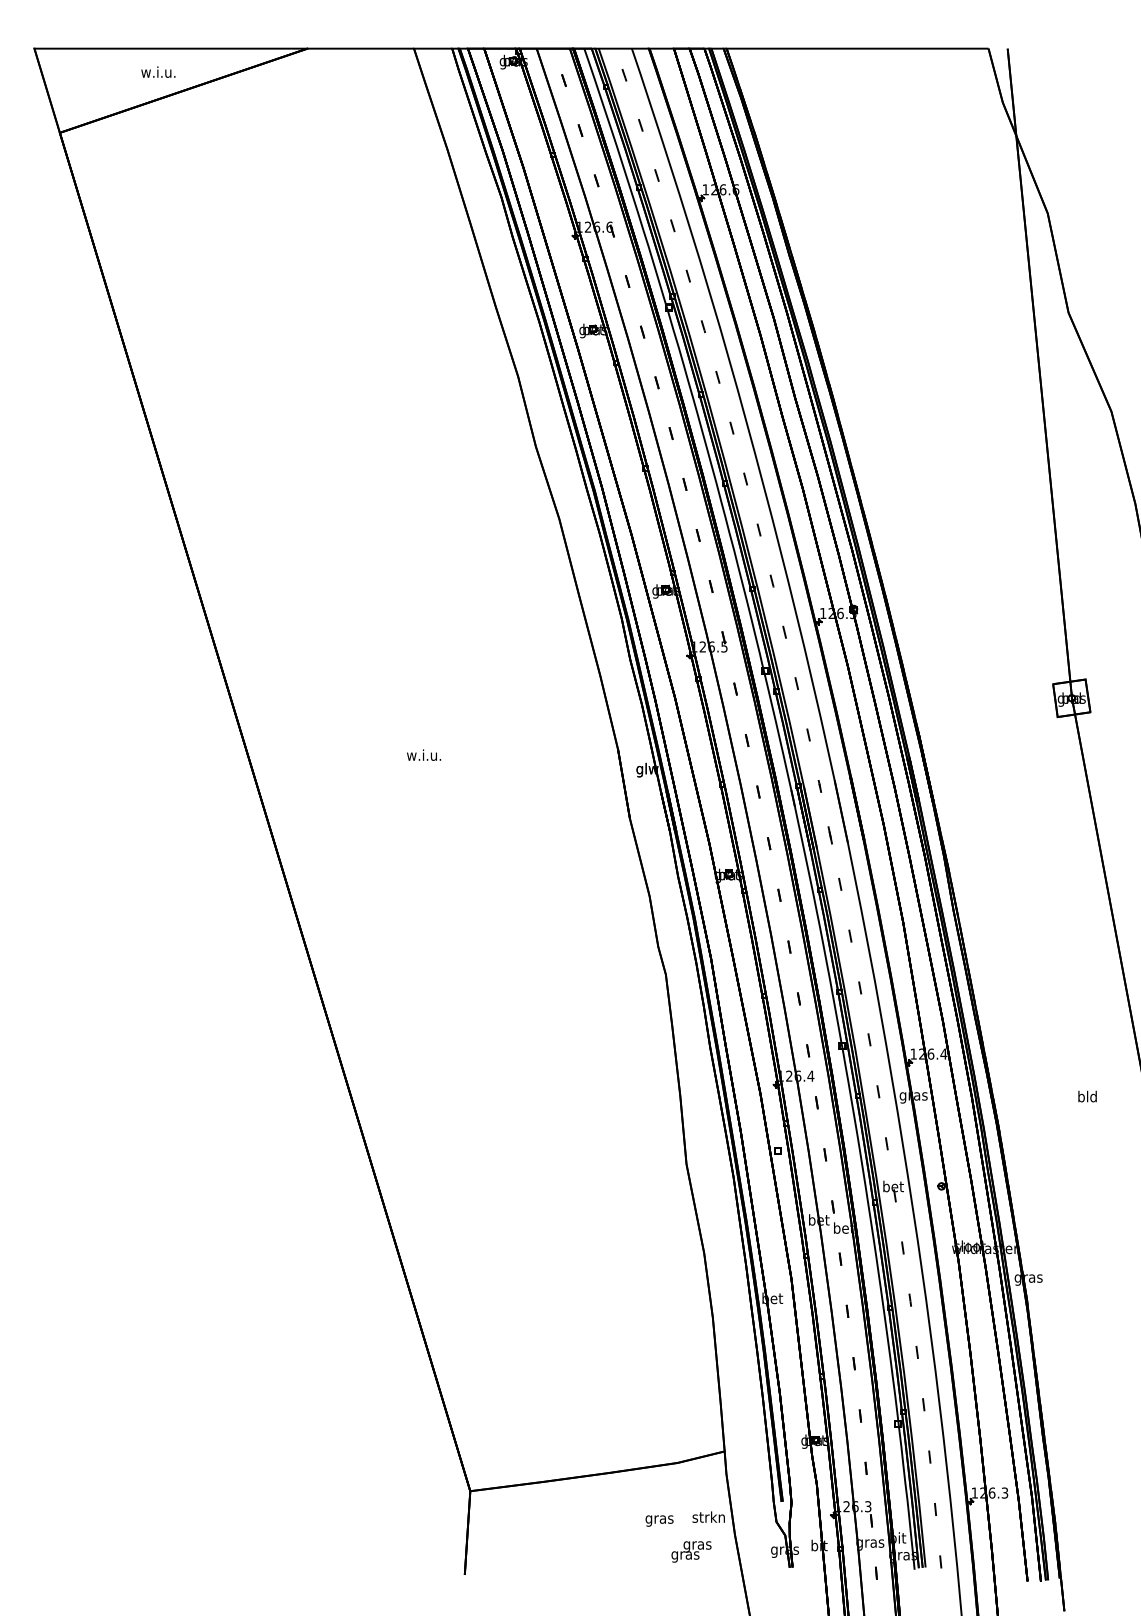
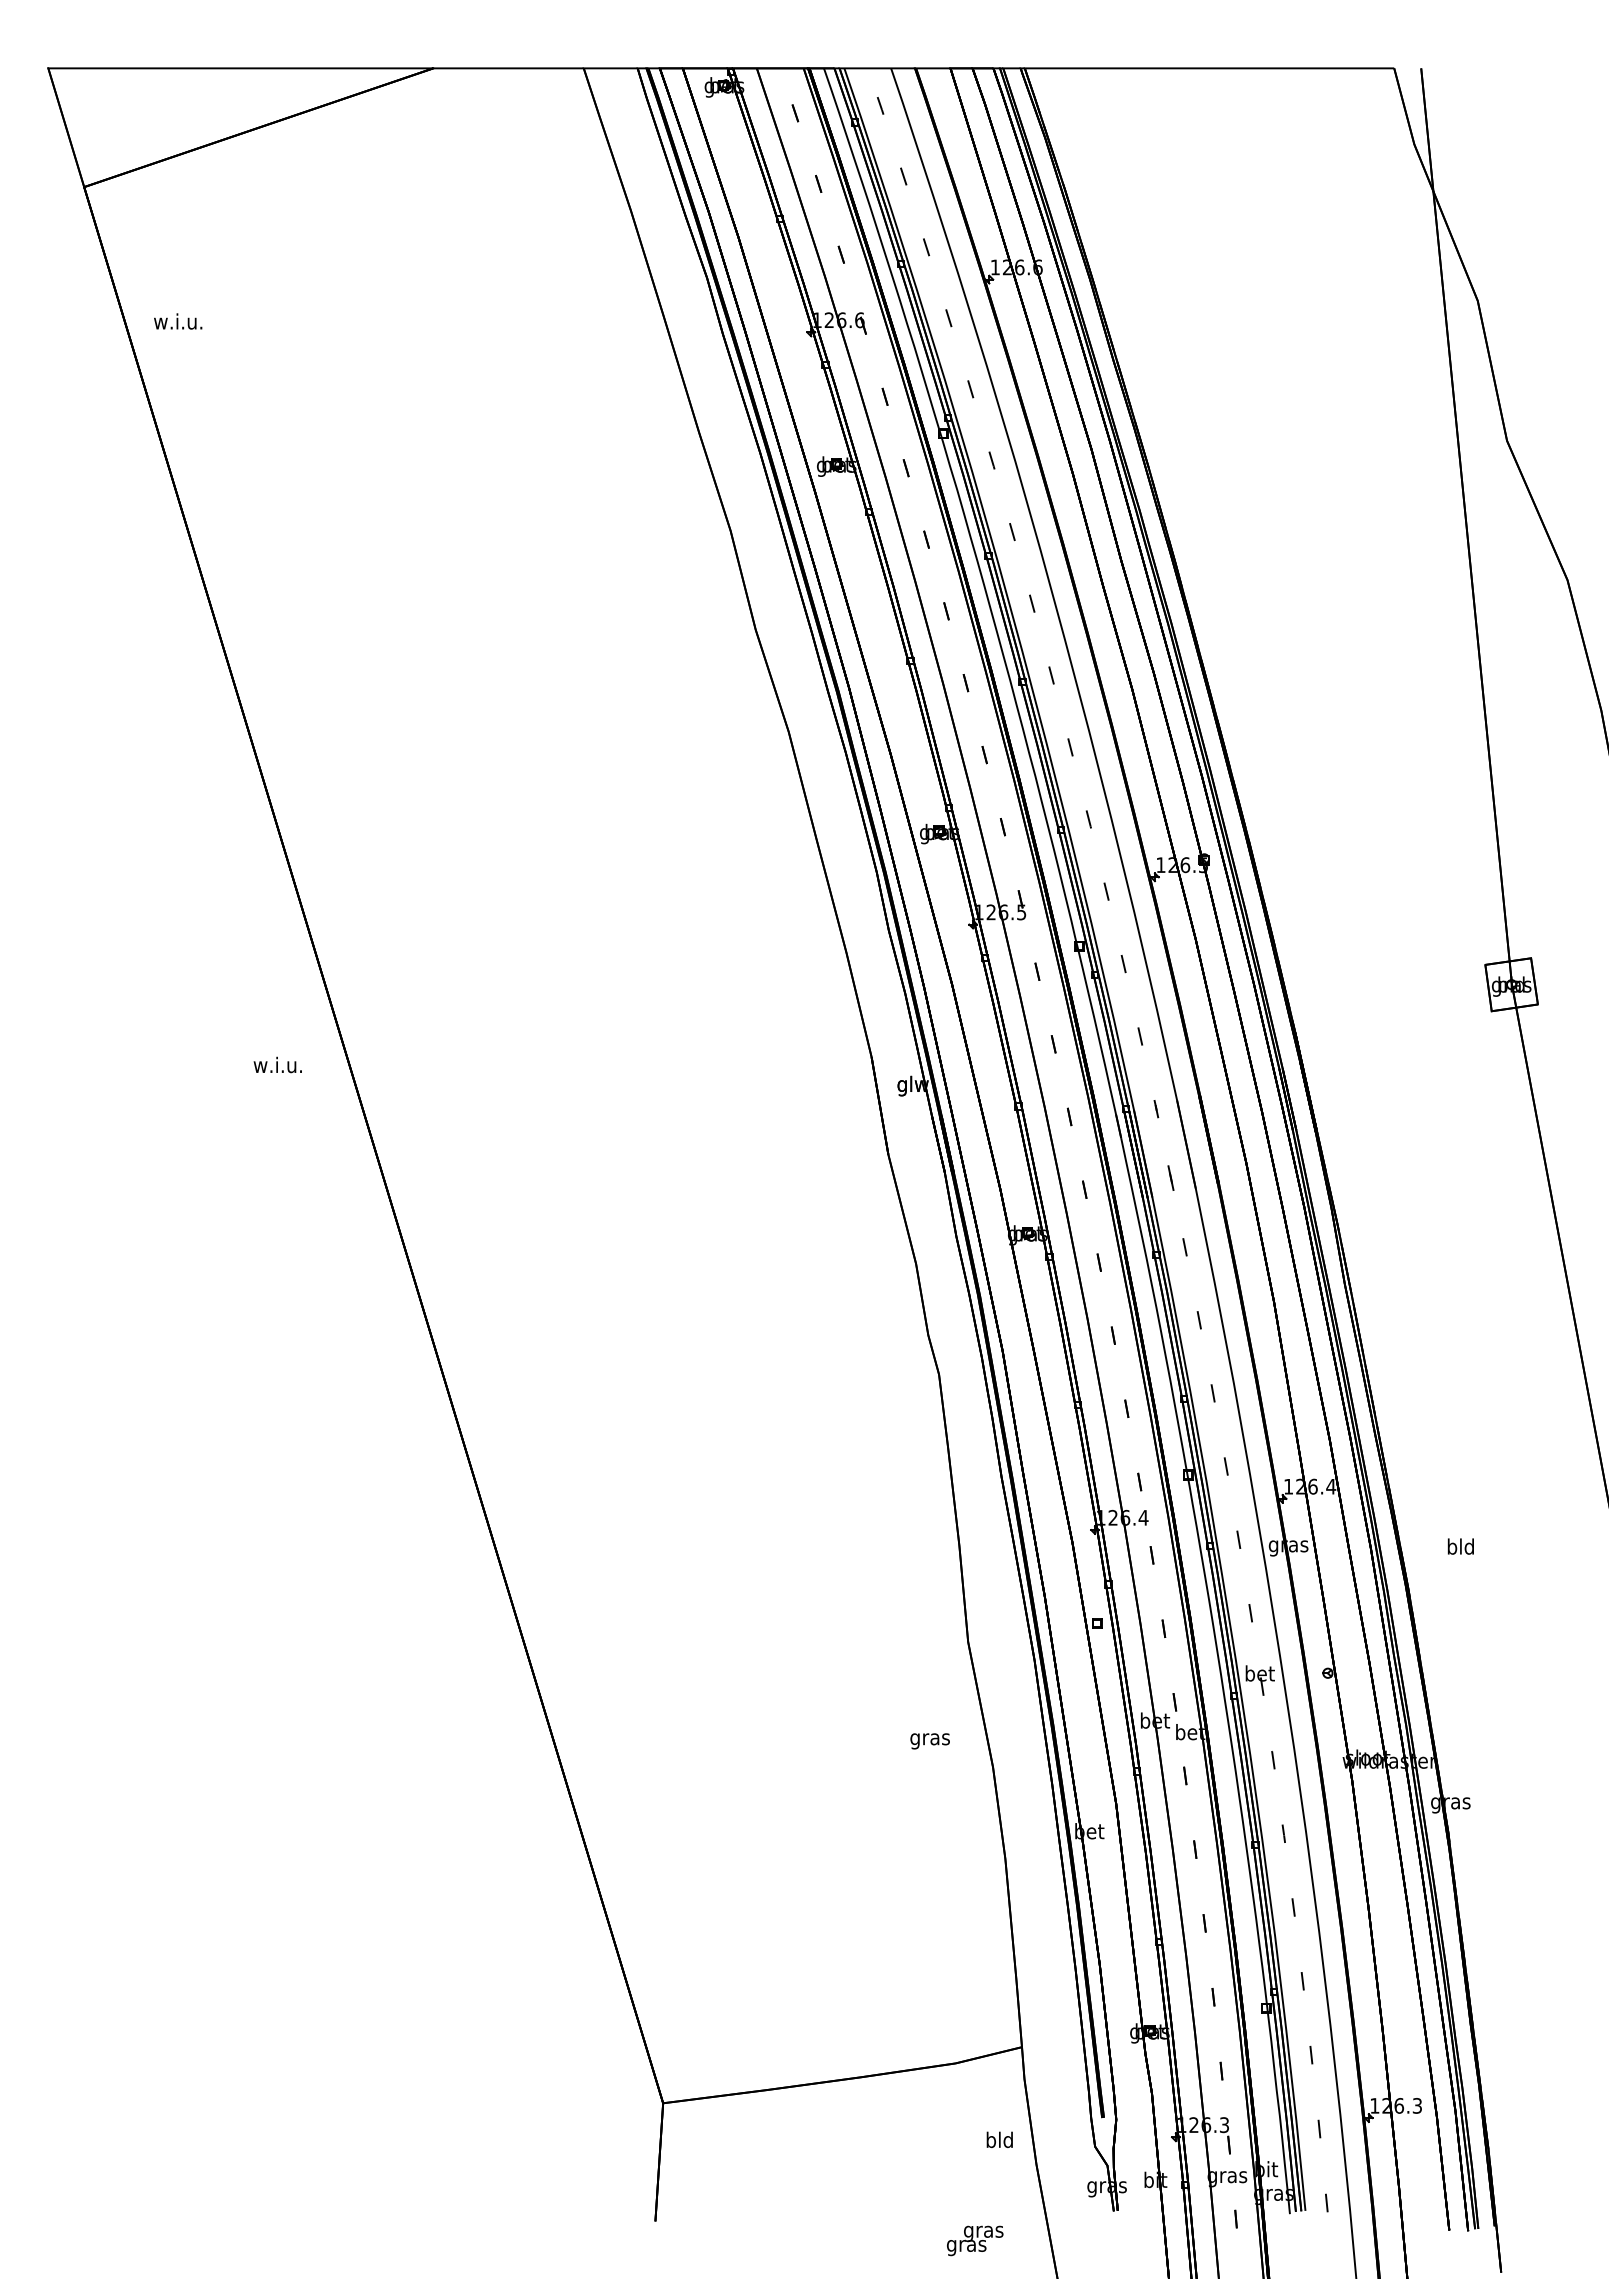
text: (158, 72) -> (178, 321), moved
text: (423, 754) -> (277, 1064), moved
text: (1087, 1096) -> (1460, 1546), moved
text: (708, 1516) -> (999, 2139), strkn -> bld
text: (659, 1521) -> (929, 1741), moved
text: (691, 1551) -> (975, 2240), moved

